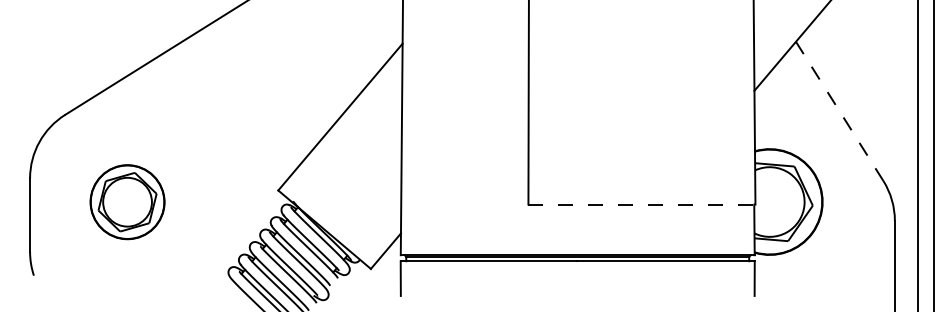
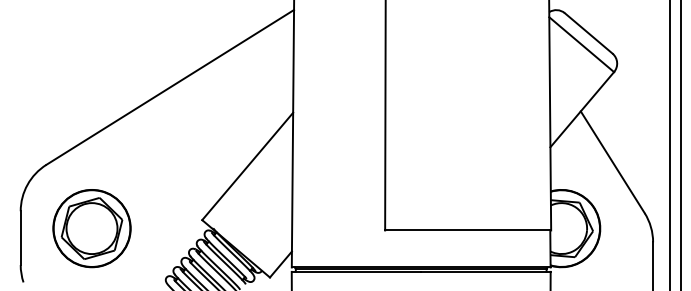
line: (839, 110) -> (612, 161), dashed -> solid
part: (126, 201) -> (91, 228), size x1.43
line: (642, 204) -> (468, 230), dashed -> solid

